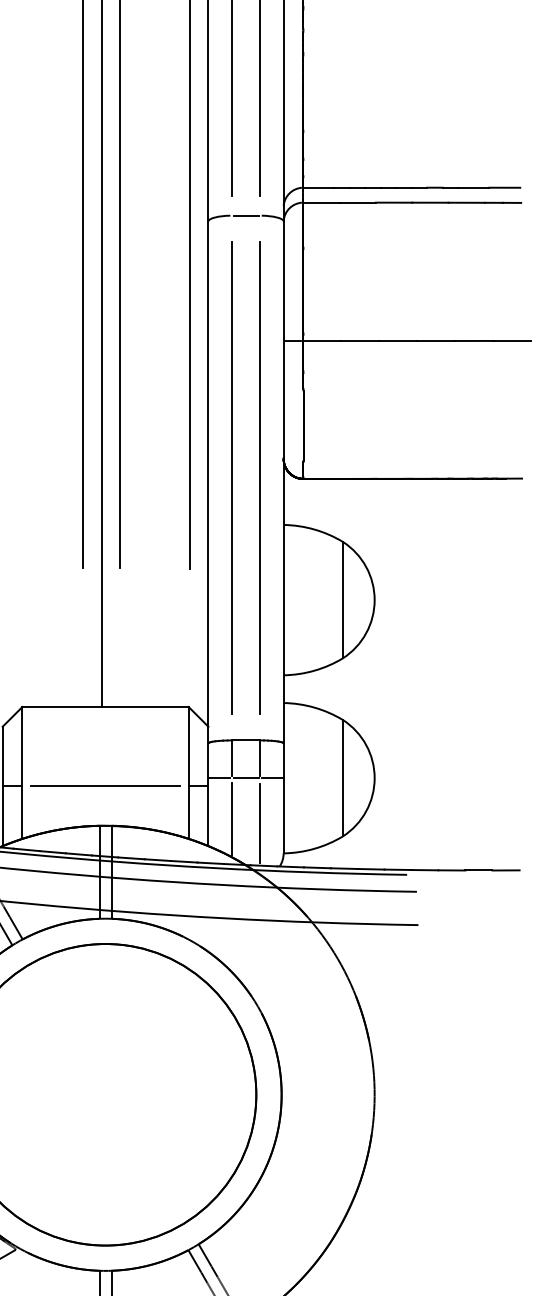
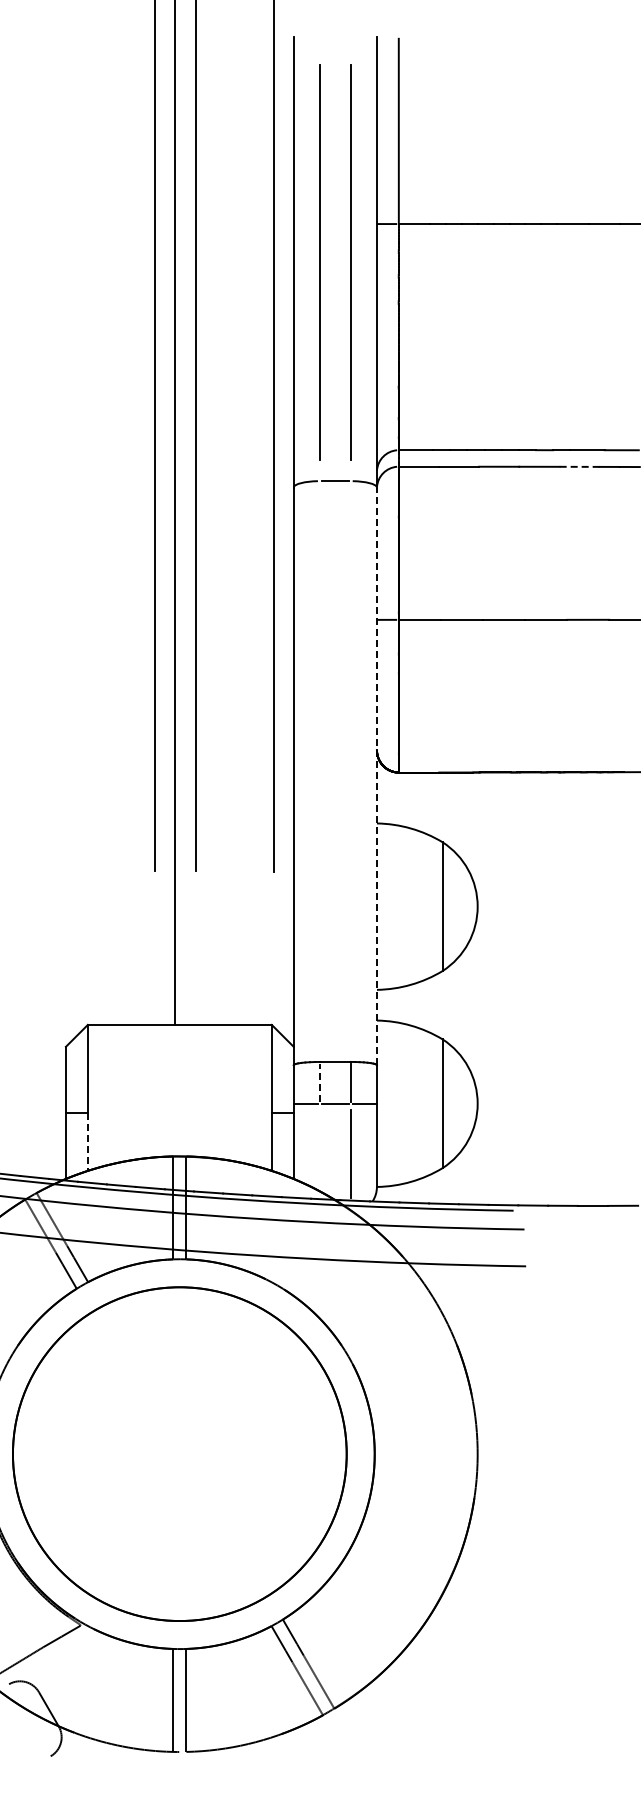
line: (466, 202) -> (579, 466), solid -> dashed
line: (232, 478) -> (320, 771), removed
line: (259, 478) -> (350, 771), removed
line: (283, 482) -> (376, 776), solid -> dashed
line: (232, 758) -> (320, 1082), solid -> dashed
line: (105, 786) -> (179, 1112), removed
line: (22, 813) -> (87, 1142), solid -> dashed
line: (232, 818) -> (320, 1148), removed

